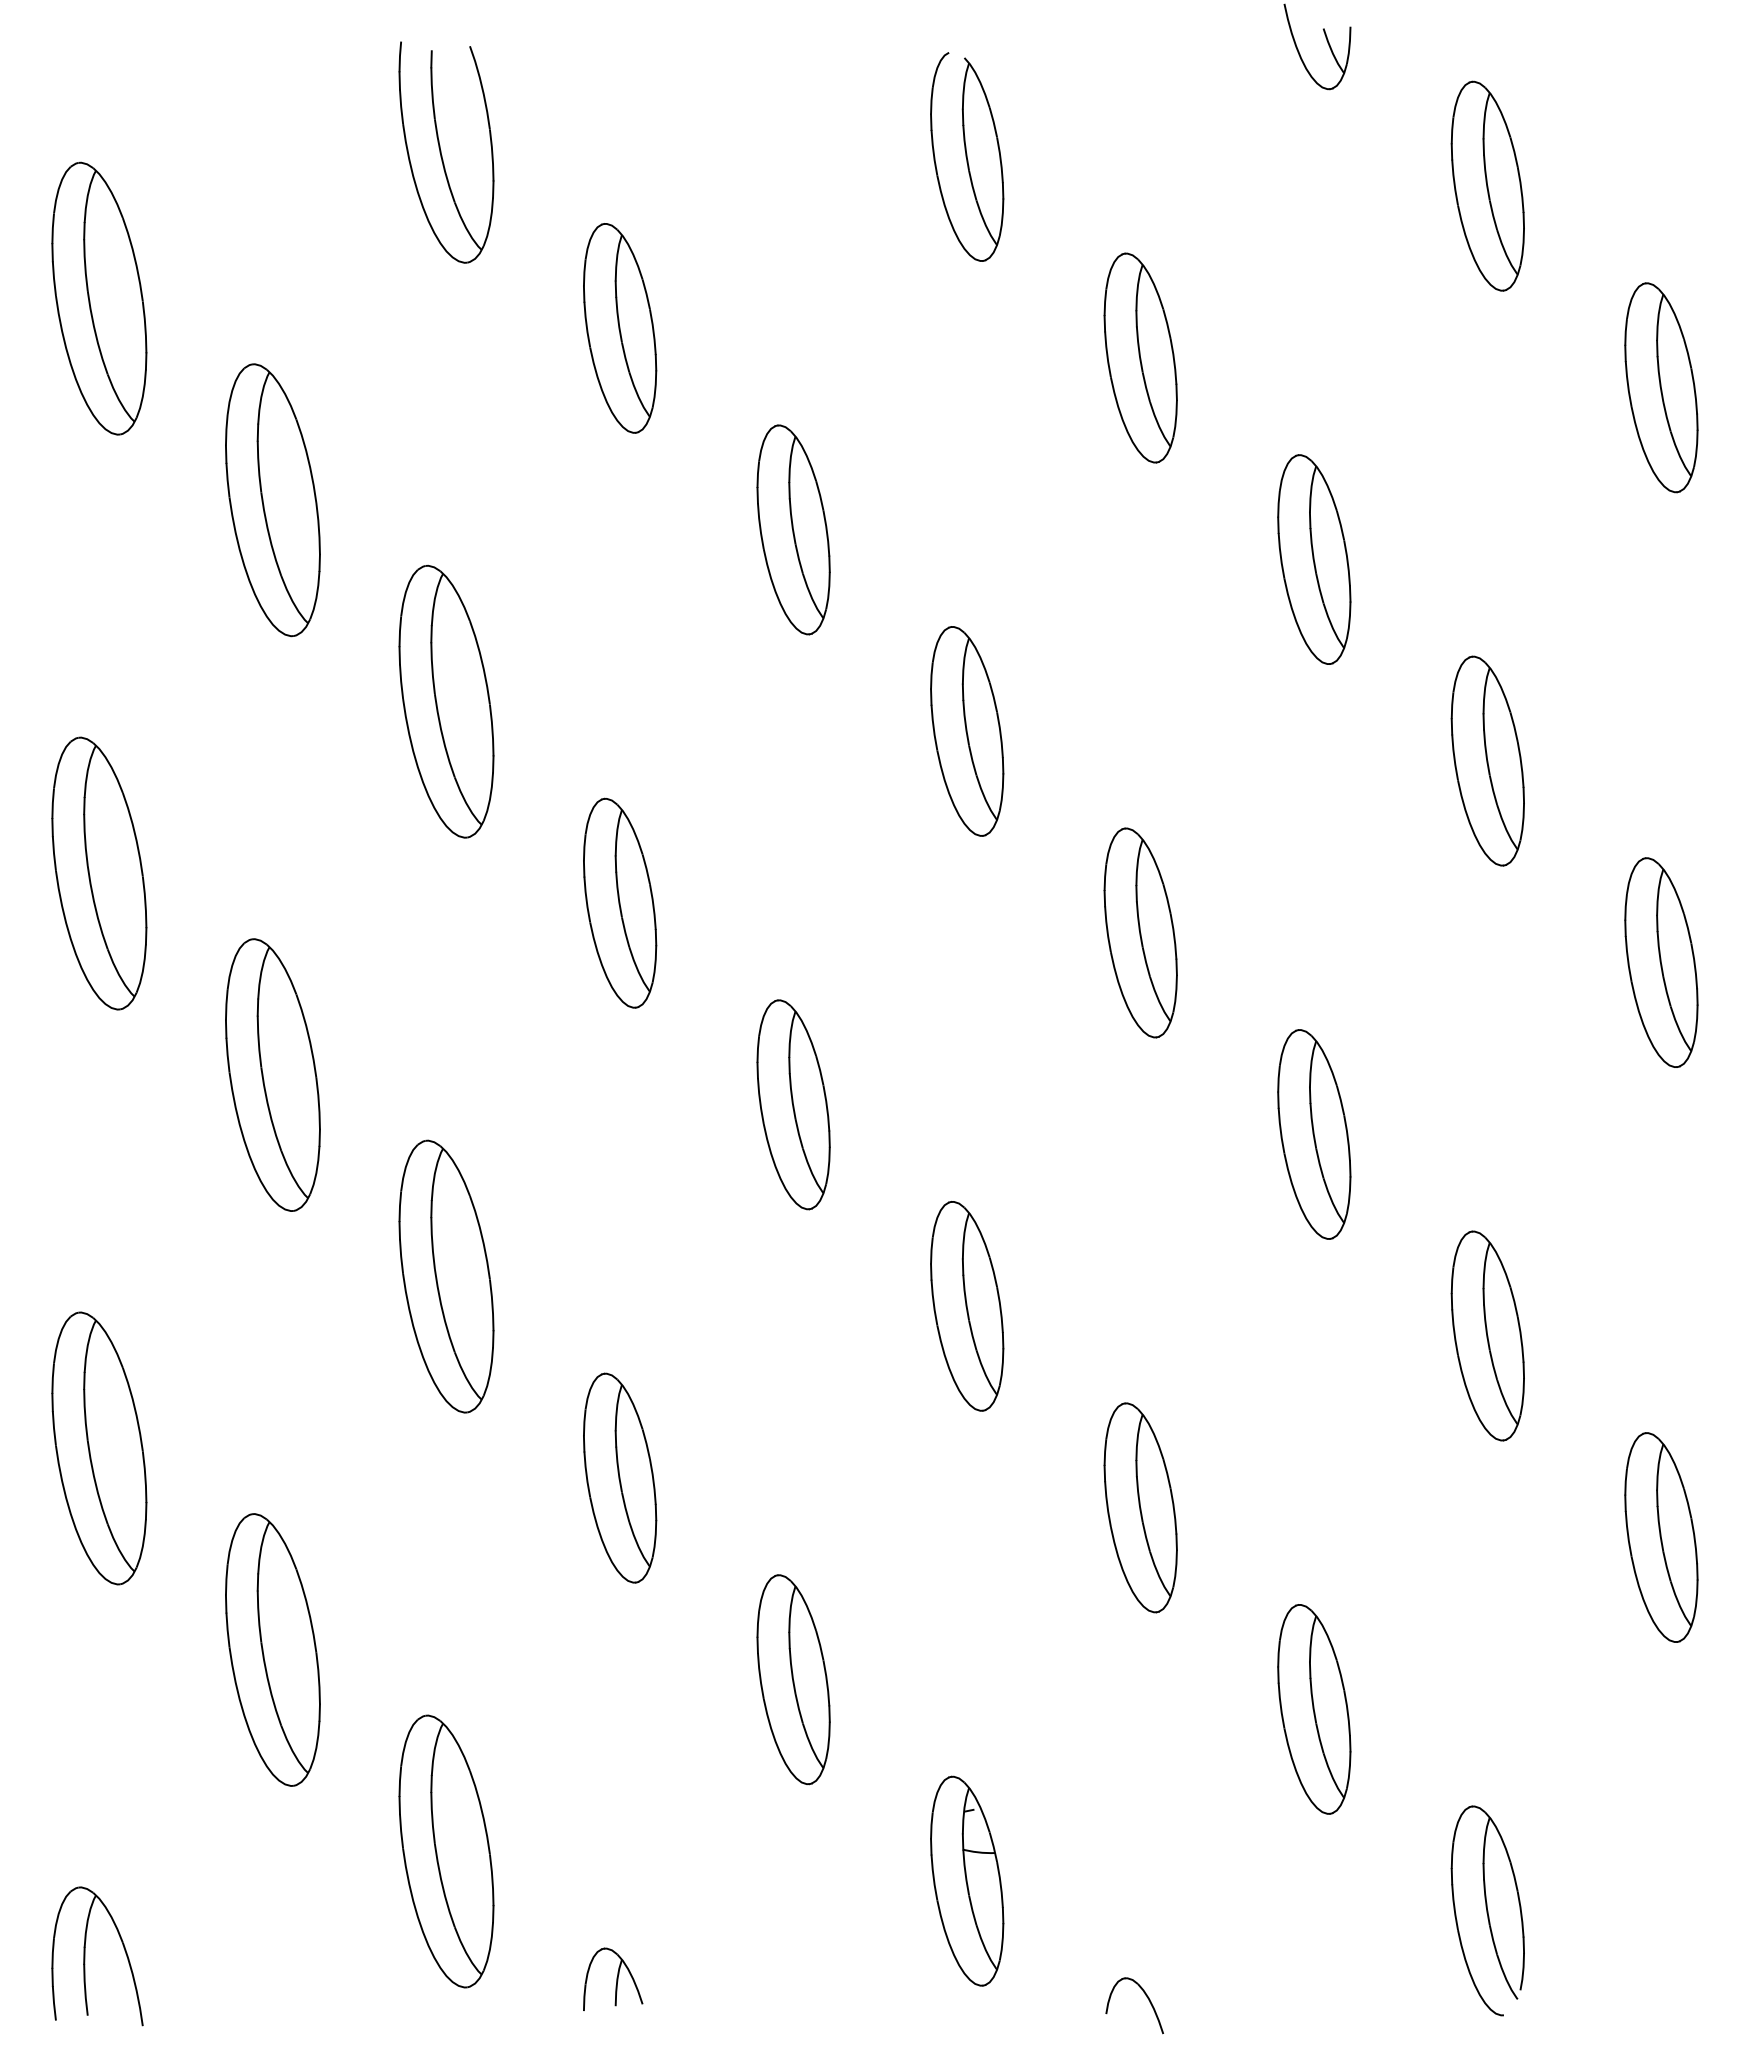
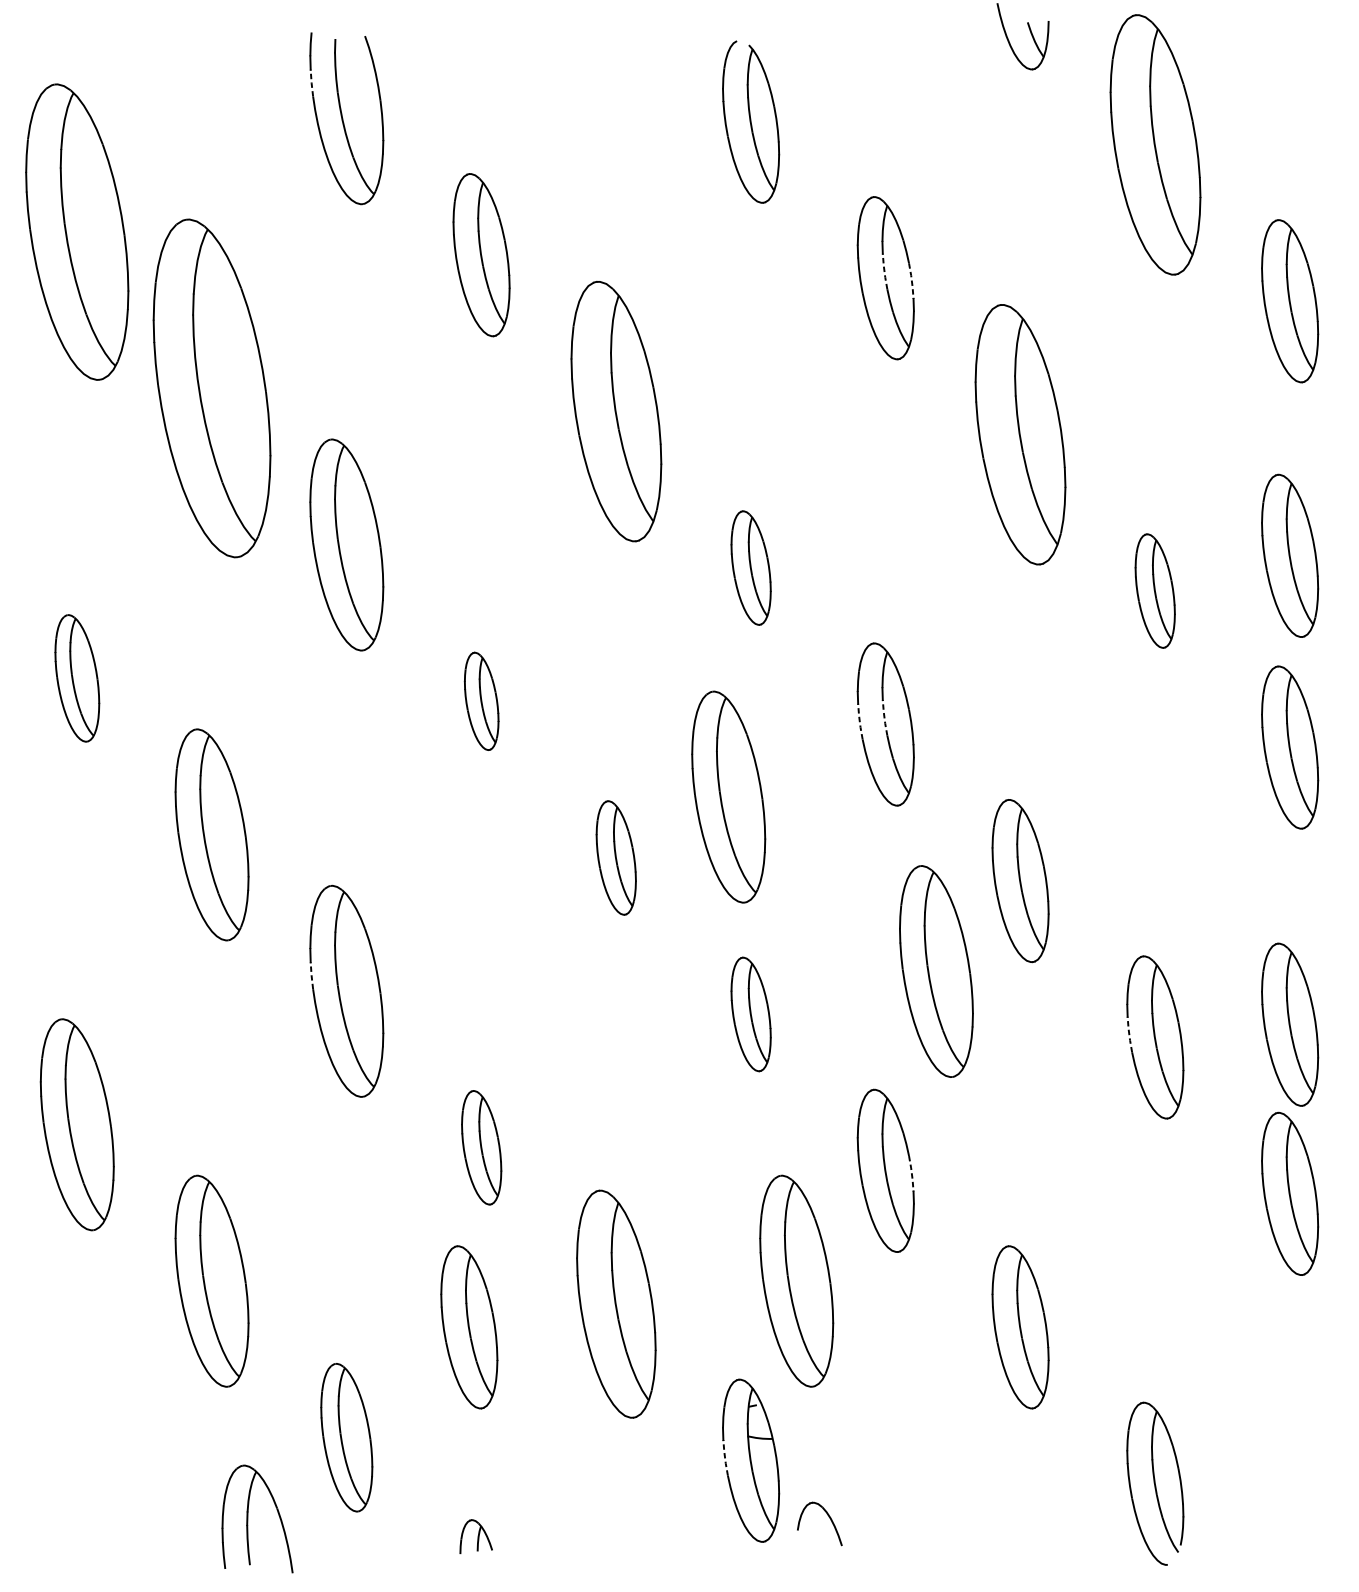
line: (401, 106) -> (311, 82), solid -> dashed
part: (1487, 185) -> (1155, 144), size x1.6
part: (99, 298) -> (77, 231), size x1.4
line: (1139, 349) -> (884, 271), solid -> dashed
line: (1174, 361) -> (912, 280), solid -> dashed
part: (272, 500) -> (211, 388), size x1.6
part: (793, 529) -> (616, 411), size x1.6
part: (1314, 559) -> (1020, 434), size x1.6
part: (1661, 715) -> (1290, 555), added
part: (967, 731) -> (751, 568), size x0.7
part: (1487, 760) -> (1155, 590), size x0.7
part: (99, 873) -> (77, 678), size x0.6
part: (620, 902) -> (481, 700), size x0.6
line: (1139, 924) -> (884, 717), solid -> dashed
line: (1107, 929) -> (860, 721), solid -> dashed
part: (938, 1026) -> (728, 797), added
part: (793, 1104) -> (616, 857), size x0.7
part: (1205, 1250) -> (936, 971), added
line: (401, 1256) -> (311, 975), solid -> dashed
part: (967, 1306) -> (751, 1014), size x0.7
part: (1661, 1319) -> (1290, 1024), added
line: (1454, 1332) -> (1129, 1034), solid -> dashed
part: (620, 1477) -> (481, 1147), size x0.7
line: (1174, 1511) -> (912, 1173), solid -> dashed
part: (1025, 1649) -> (796, 1280), added
part: (793, 1679) -> (616, 1304), size x1.4
part: (604, 1709) -> (469, 1327), added
part: (446, 1851) -> (346, 1437), size x0.7
line: (933, 1877) -> (724, 1457), solid -> dashed
part: (85, 1956) -> (248, 1519), moved
part: (613, 1978) -> (476, 1536), size x0.7
part: (1146, 1997) -> (828, 1517), moved

